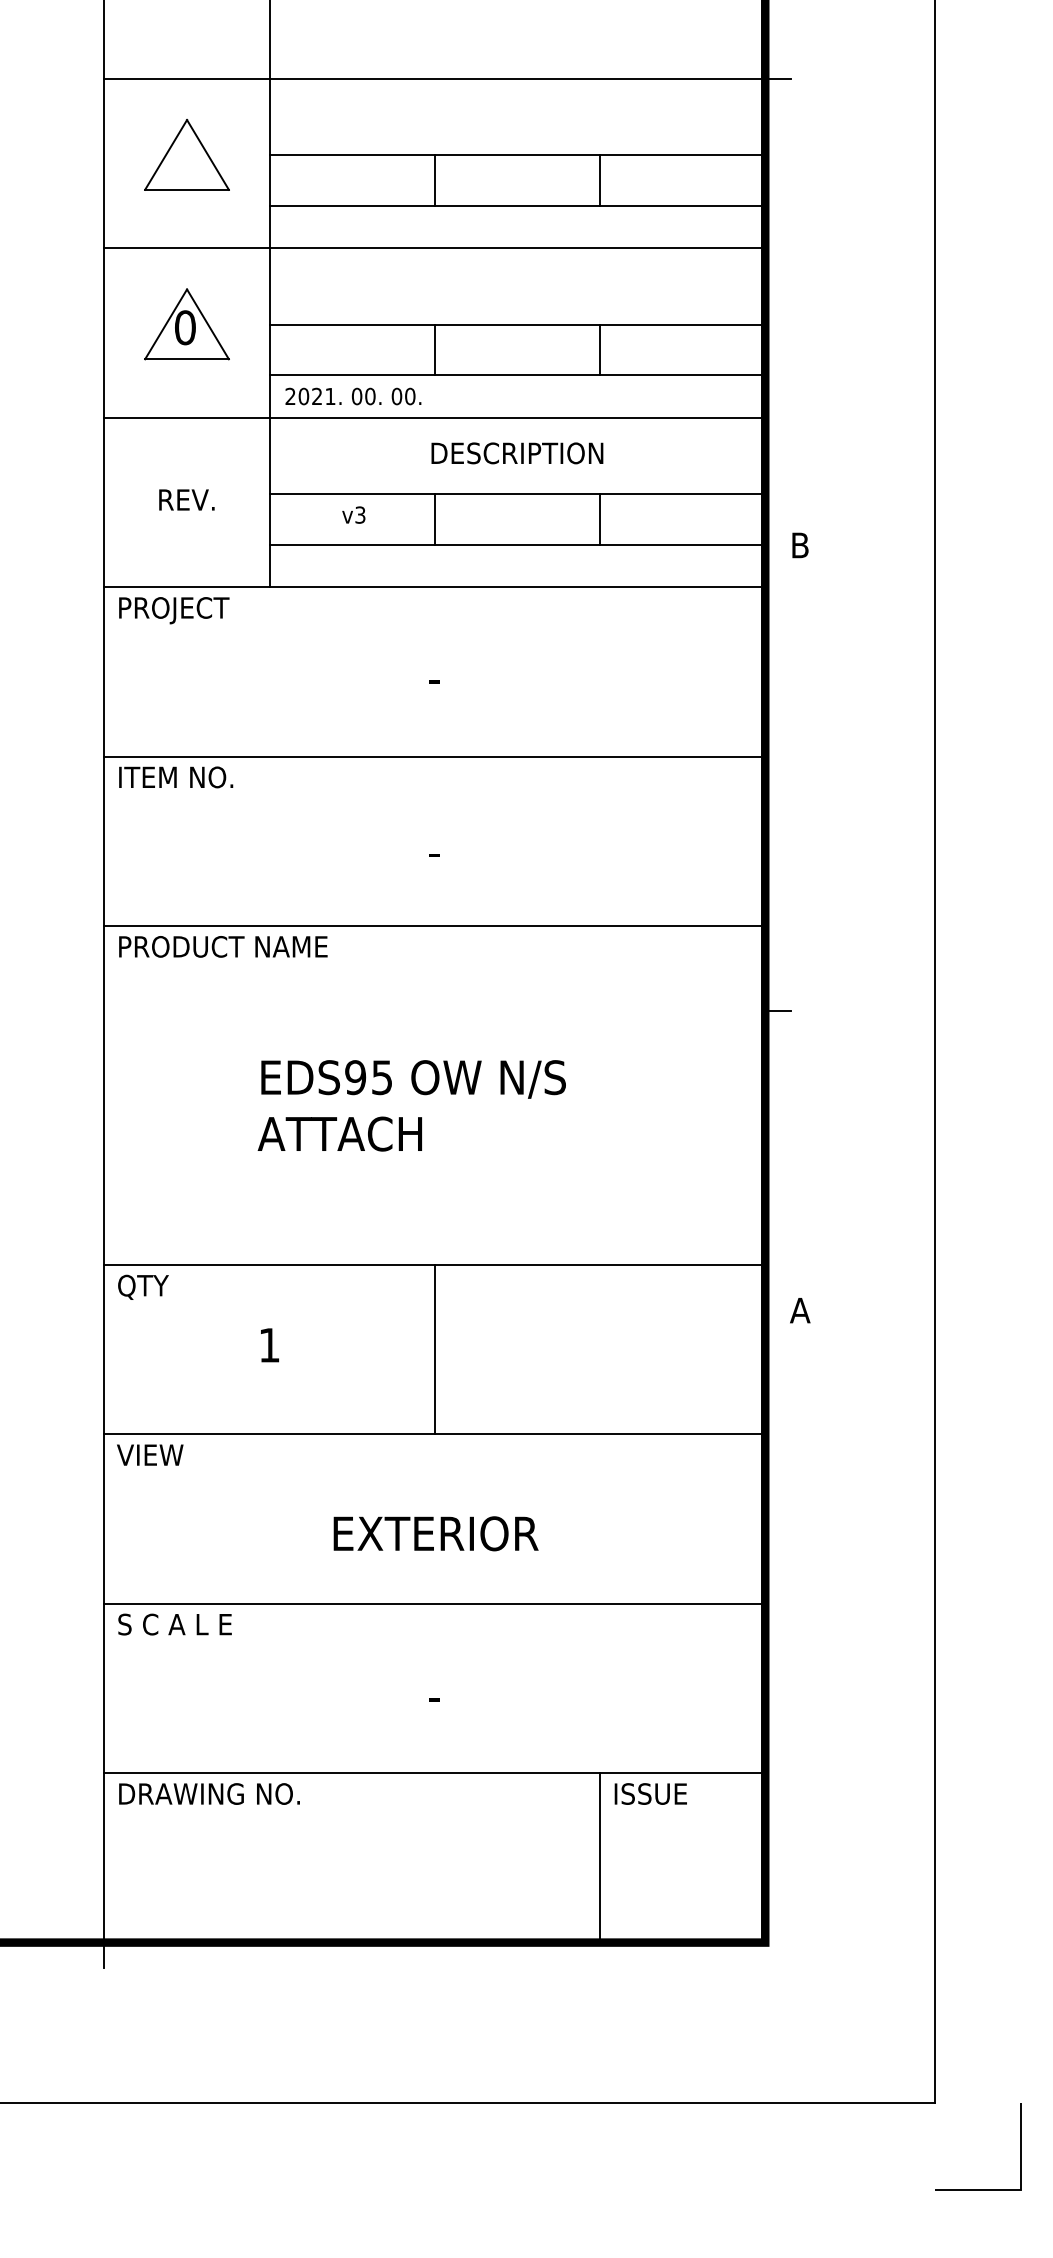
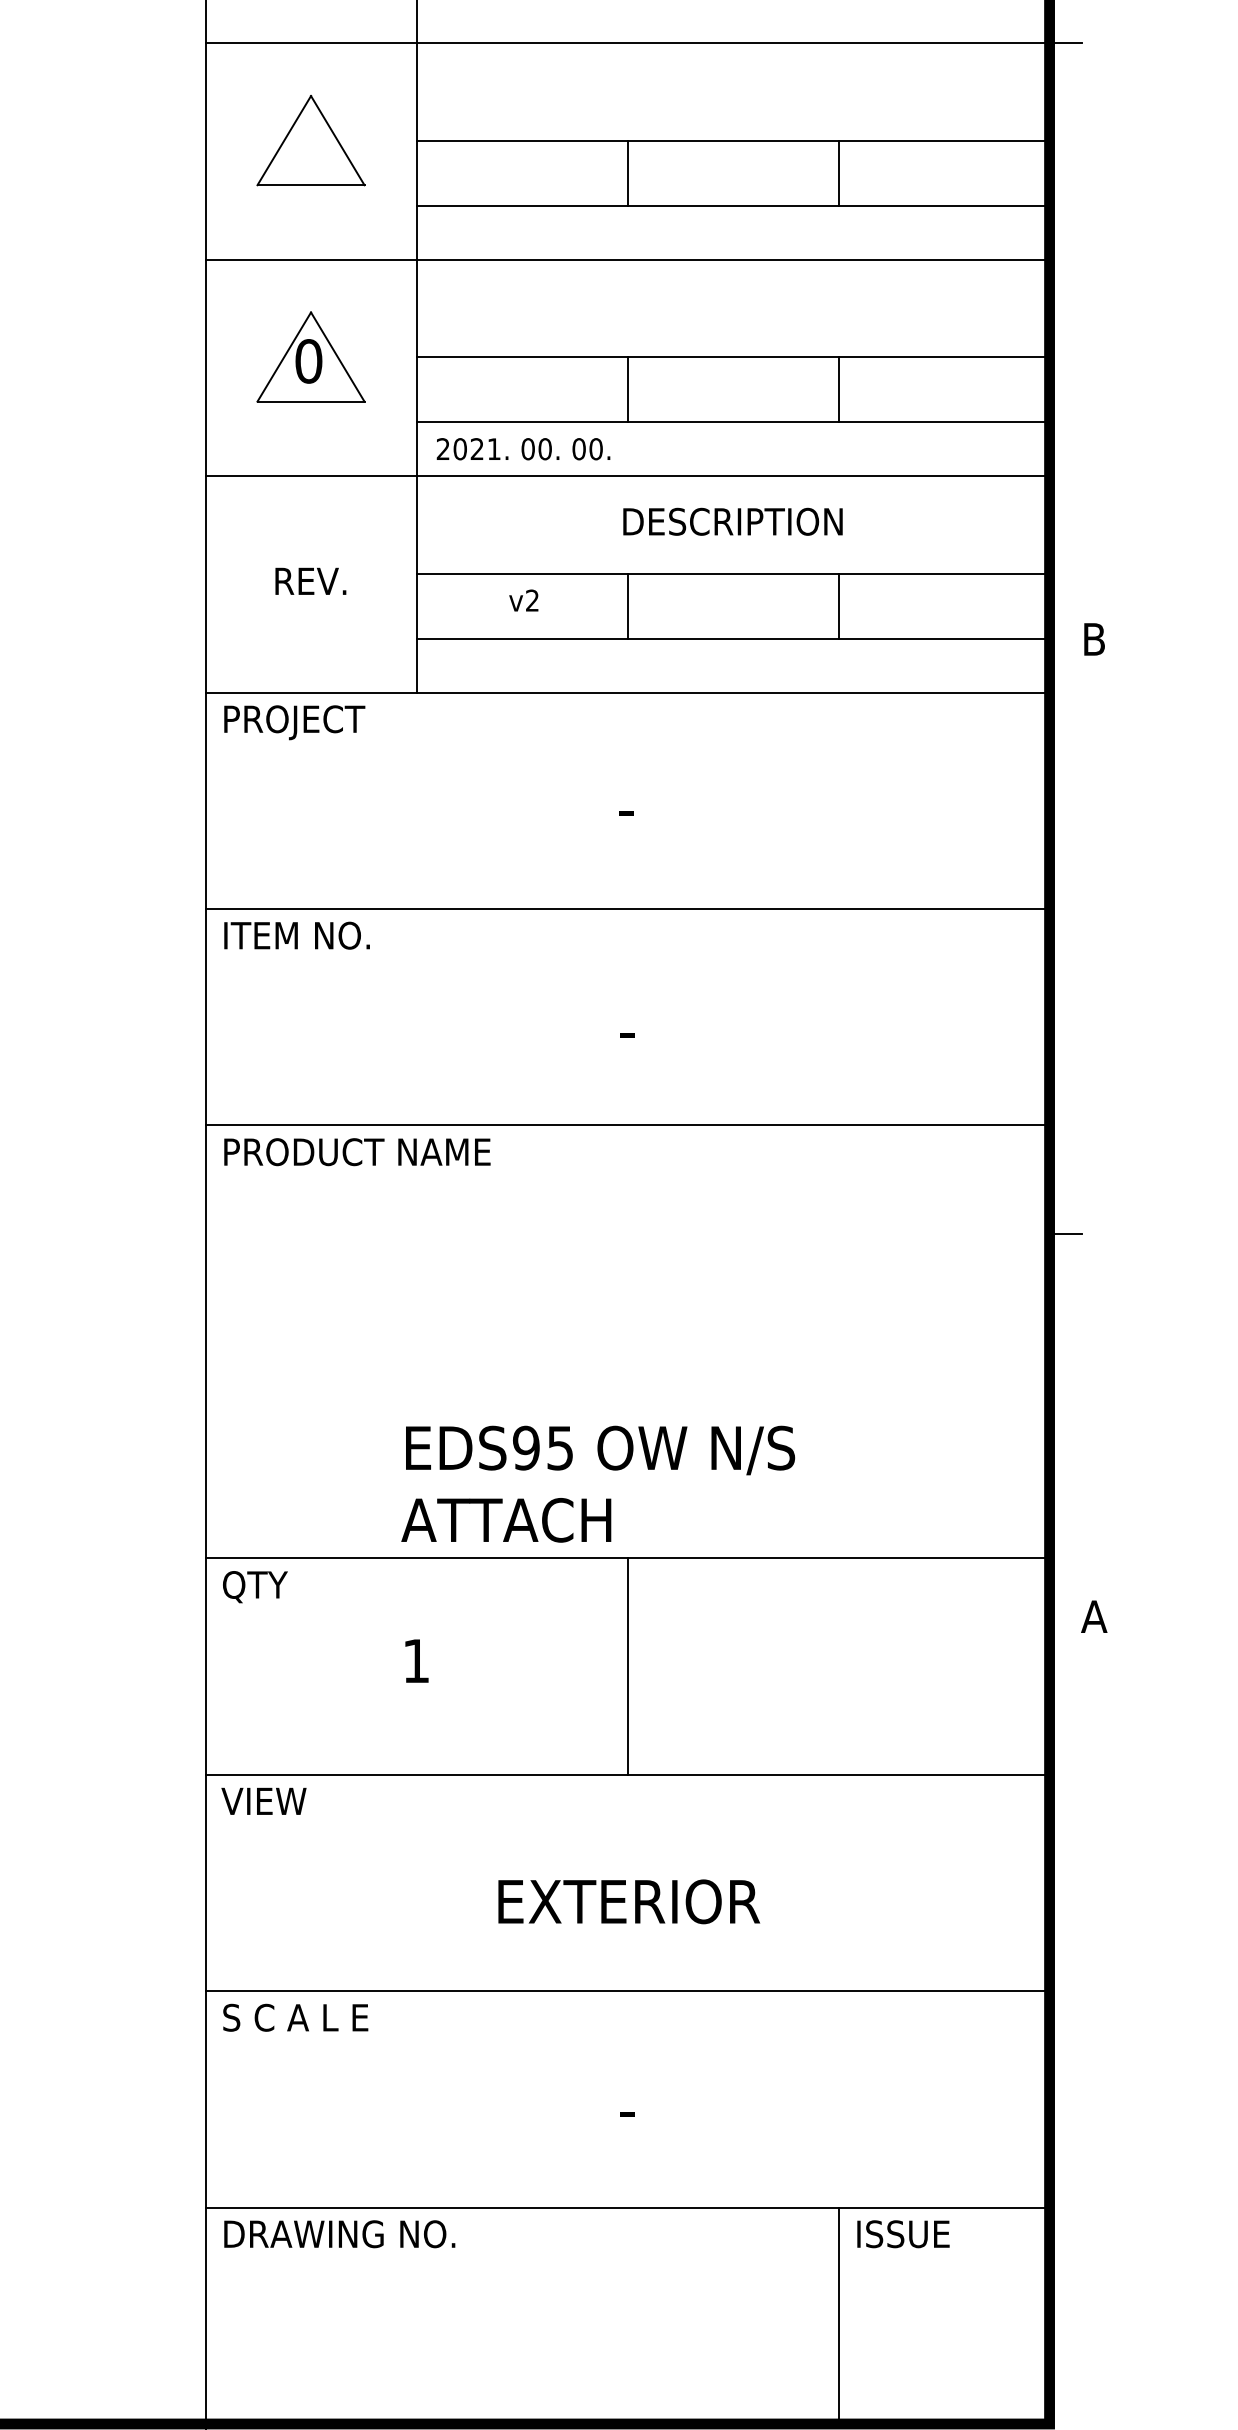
text: (360, 515) -> (532, 601), v3 -> v2
text: (411, 1105) -> (597, 1483), moved

